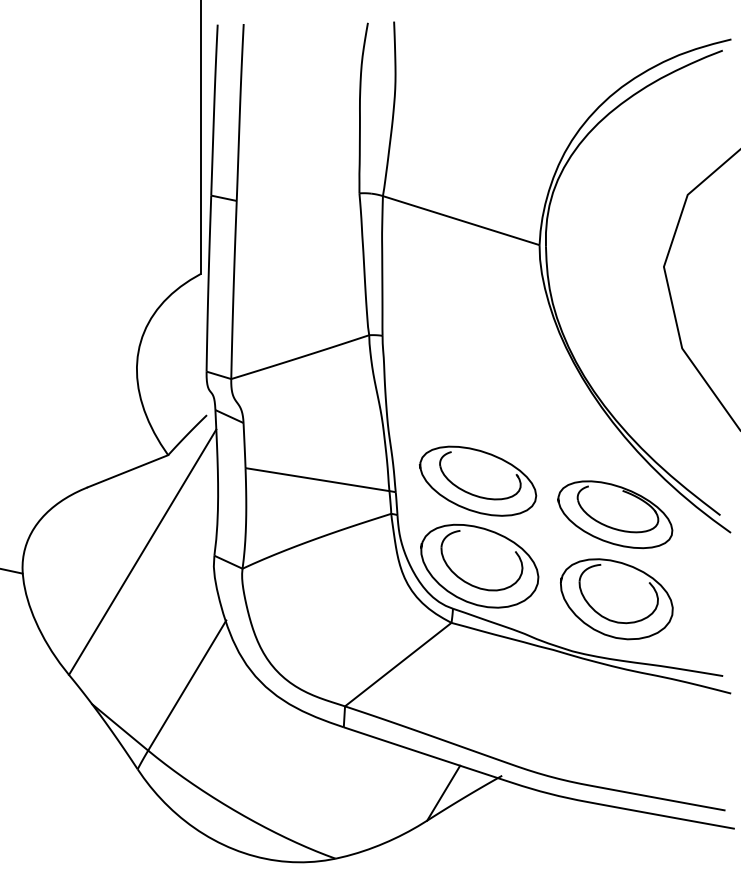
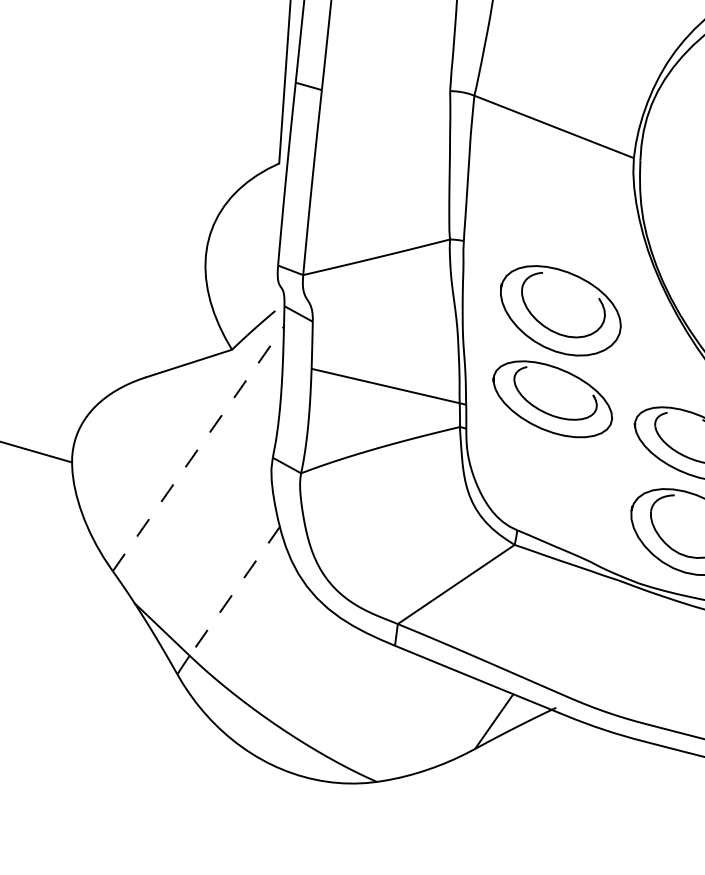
line: (142, 551) -> (198, 448), solid -> dashed
part: (479, 565) -> (560, 310), moved
line: (187, 685) -> (235, 590), solid -> dashed

